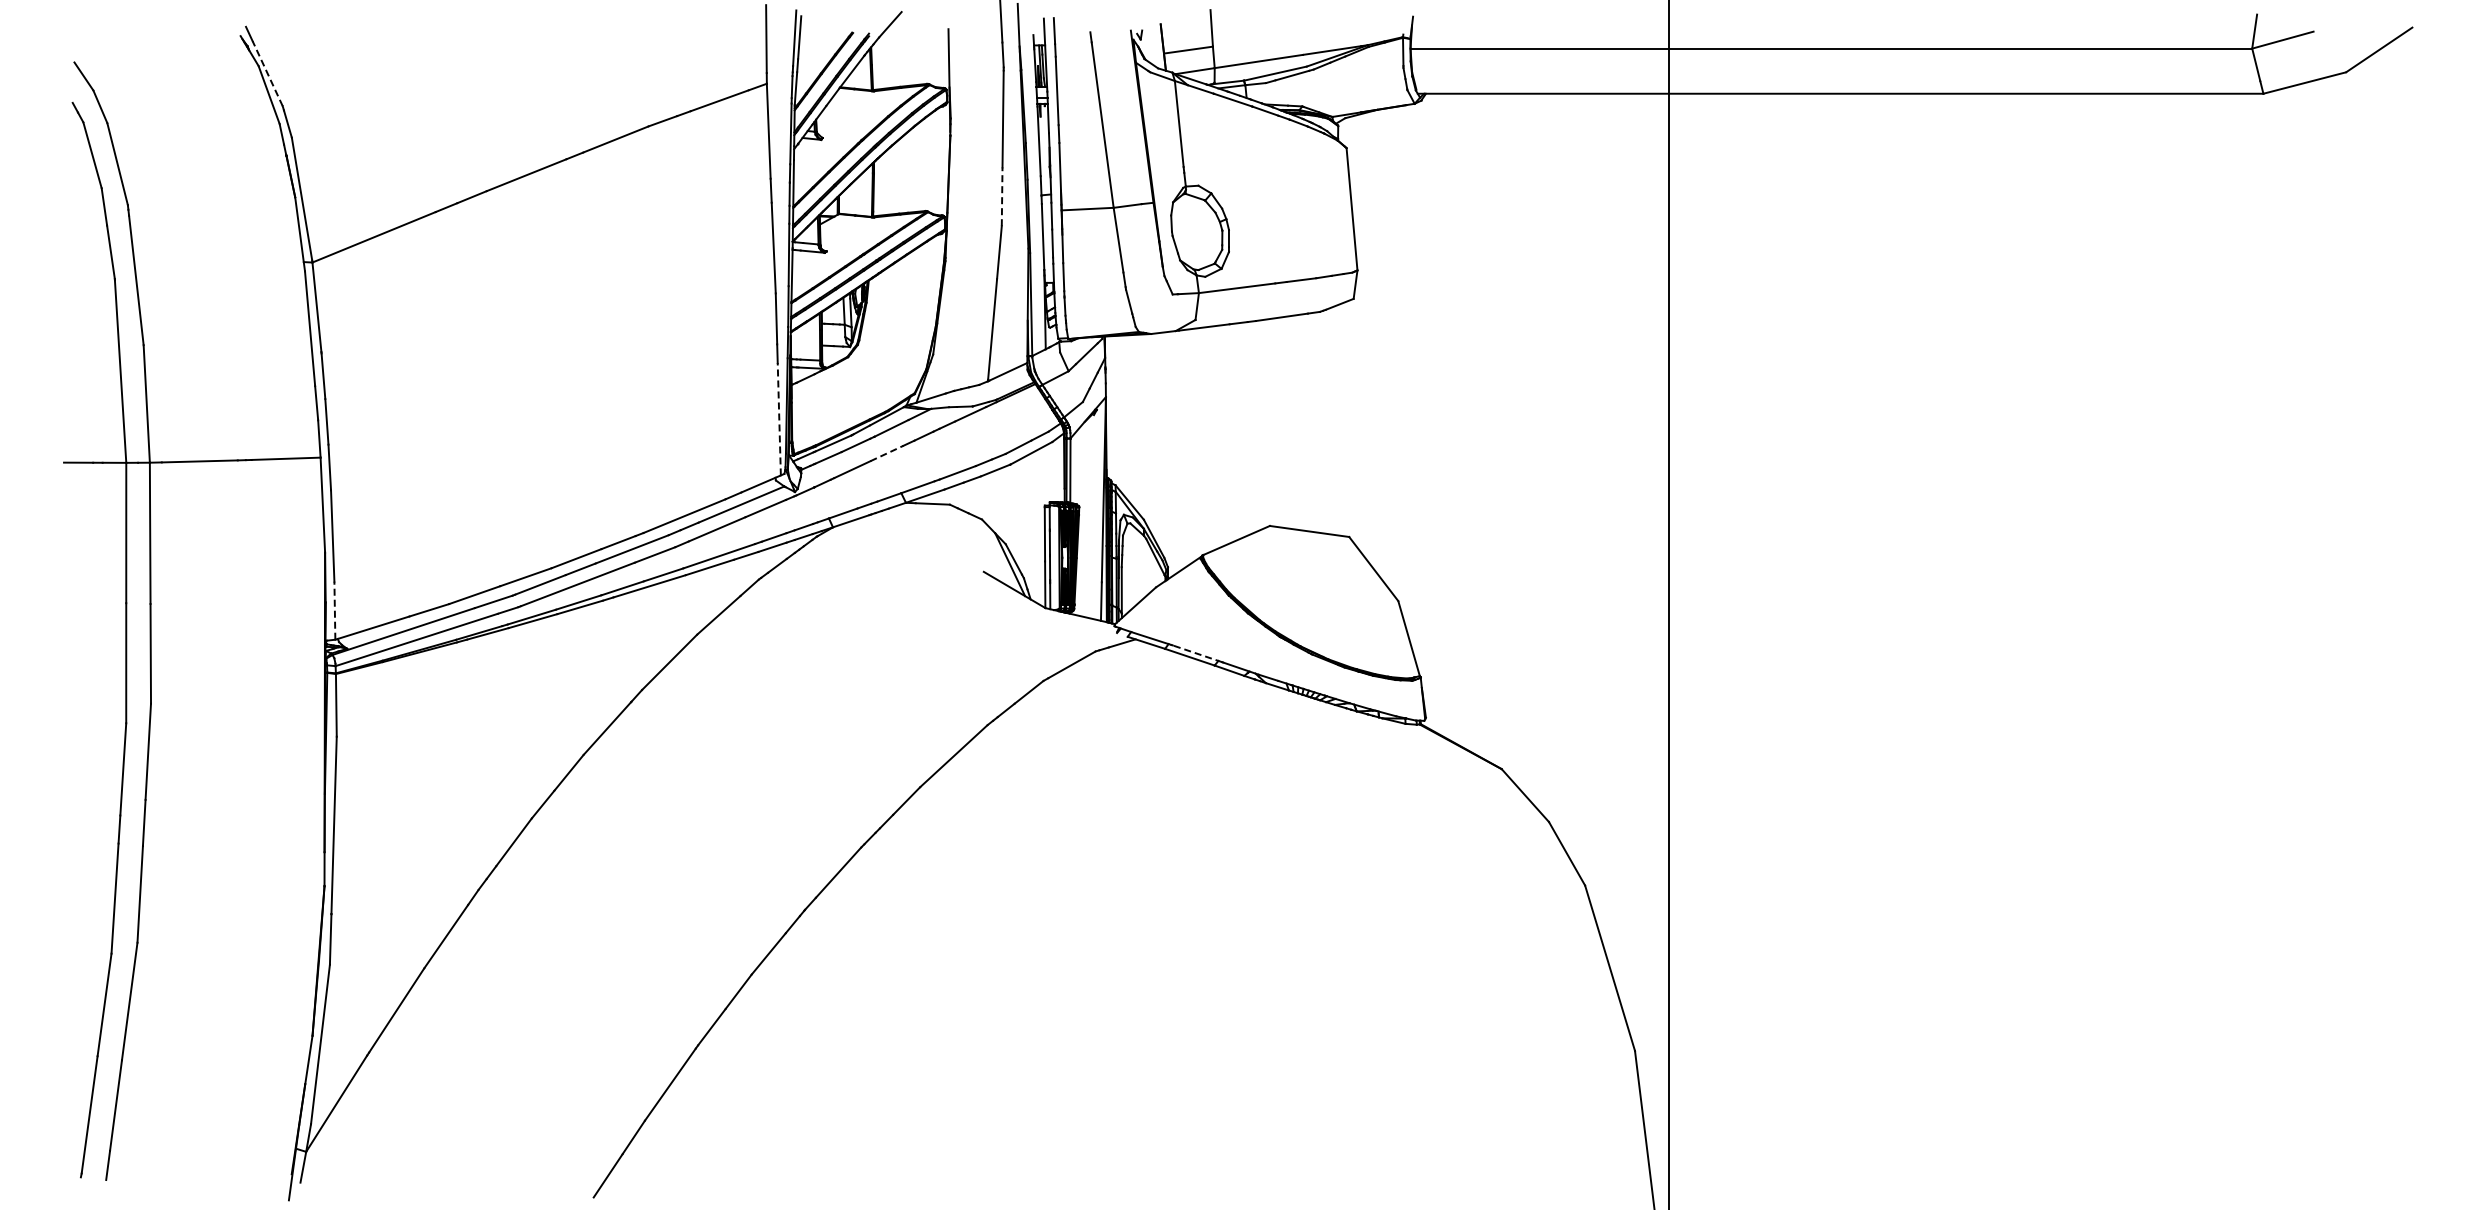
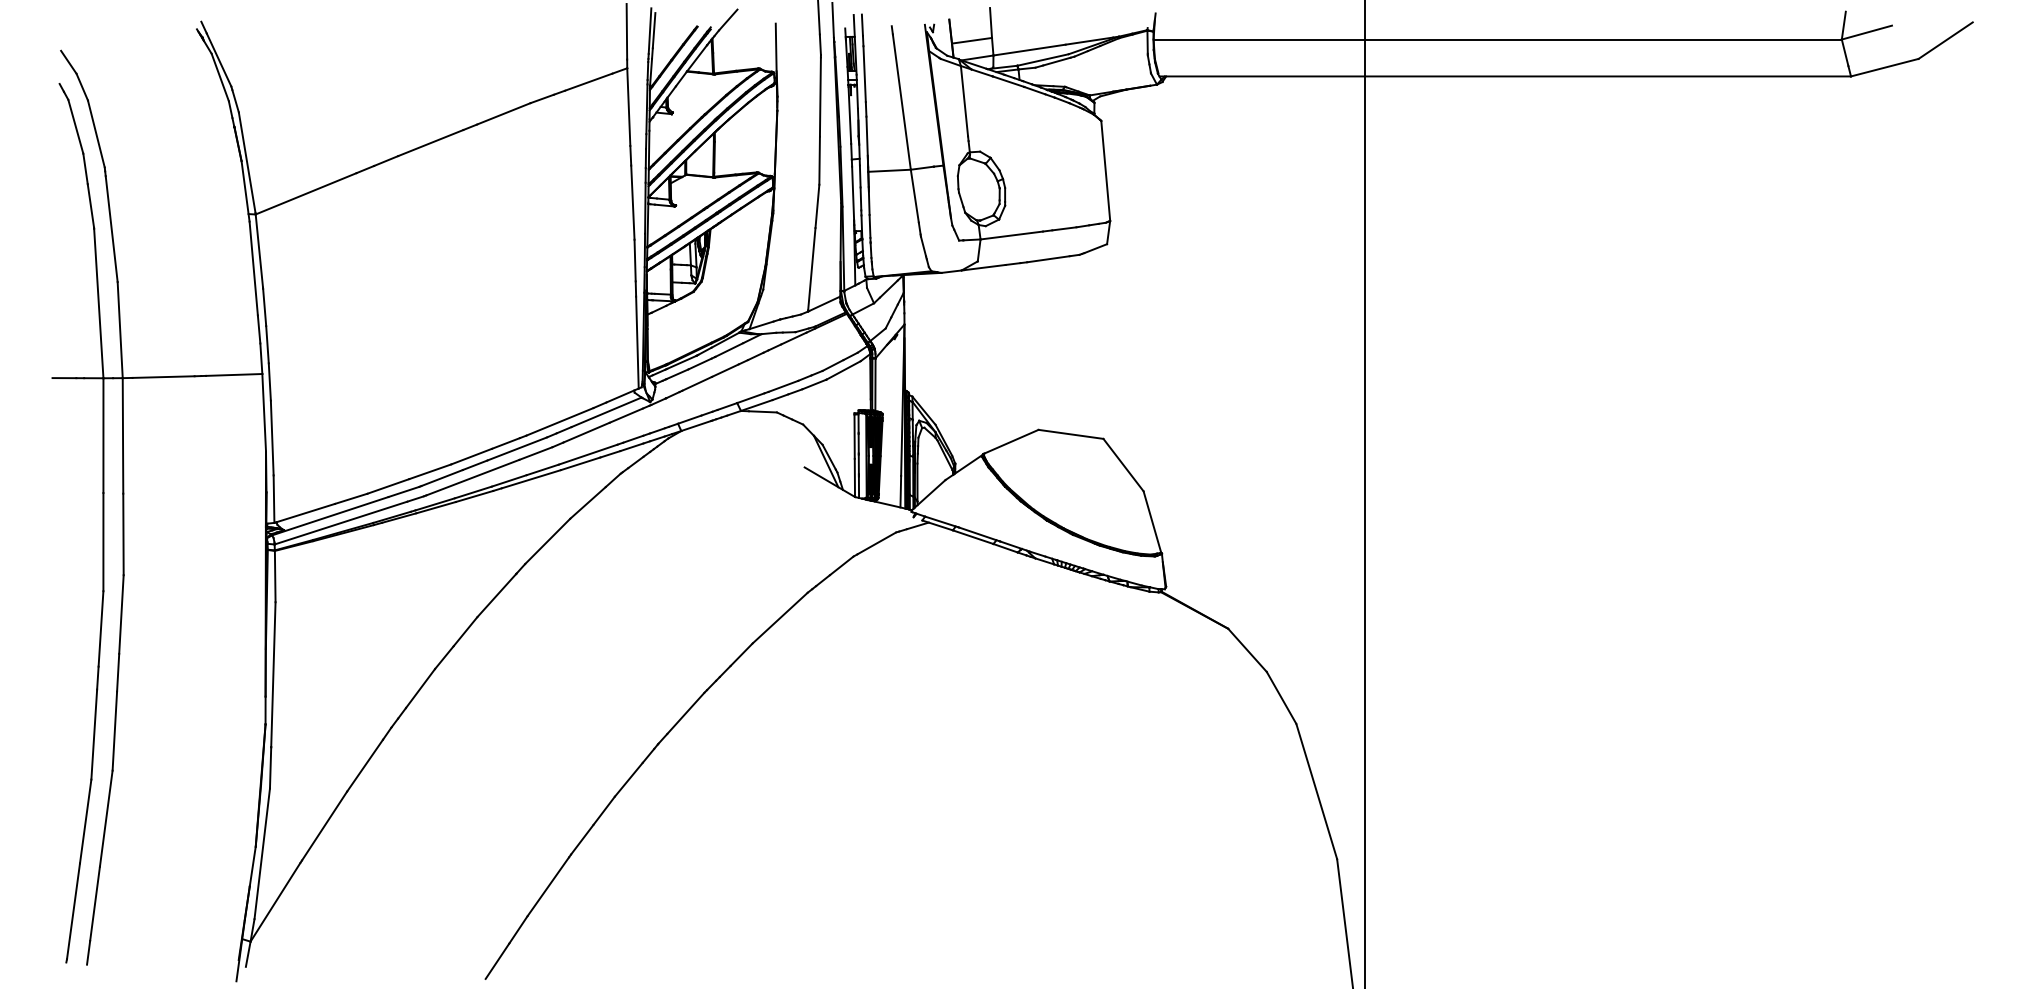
line: (267, 73) -> (218, 59), dashed -> solid
line: (1002, 196) -> (819, 160), dashed -> solid
line: (779, 418) -> (637, 341), dashed -> solid
line: (887, 453) -> (725, 370), dashed -> solid
line: (334, 610) -> (273, 498), dashed -> solid
line: (1197, 653) -> (979, 534), dashed -> solid

